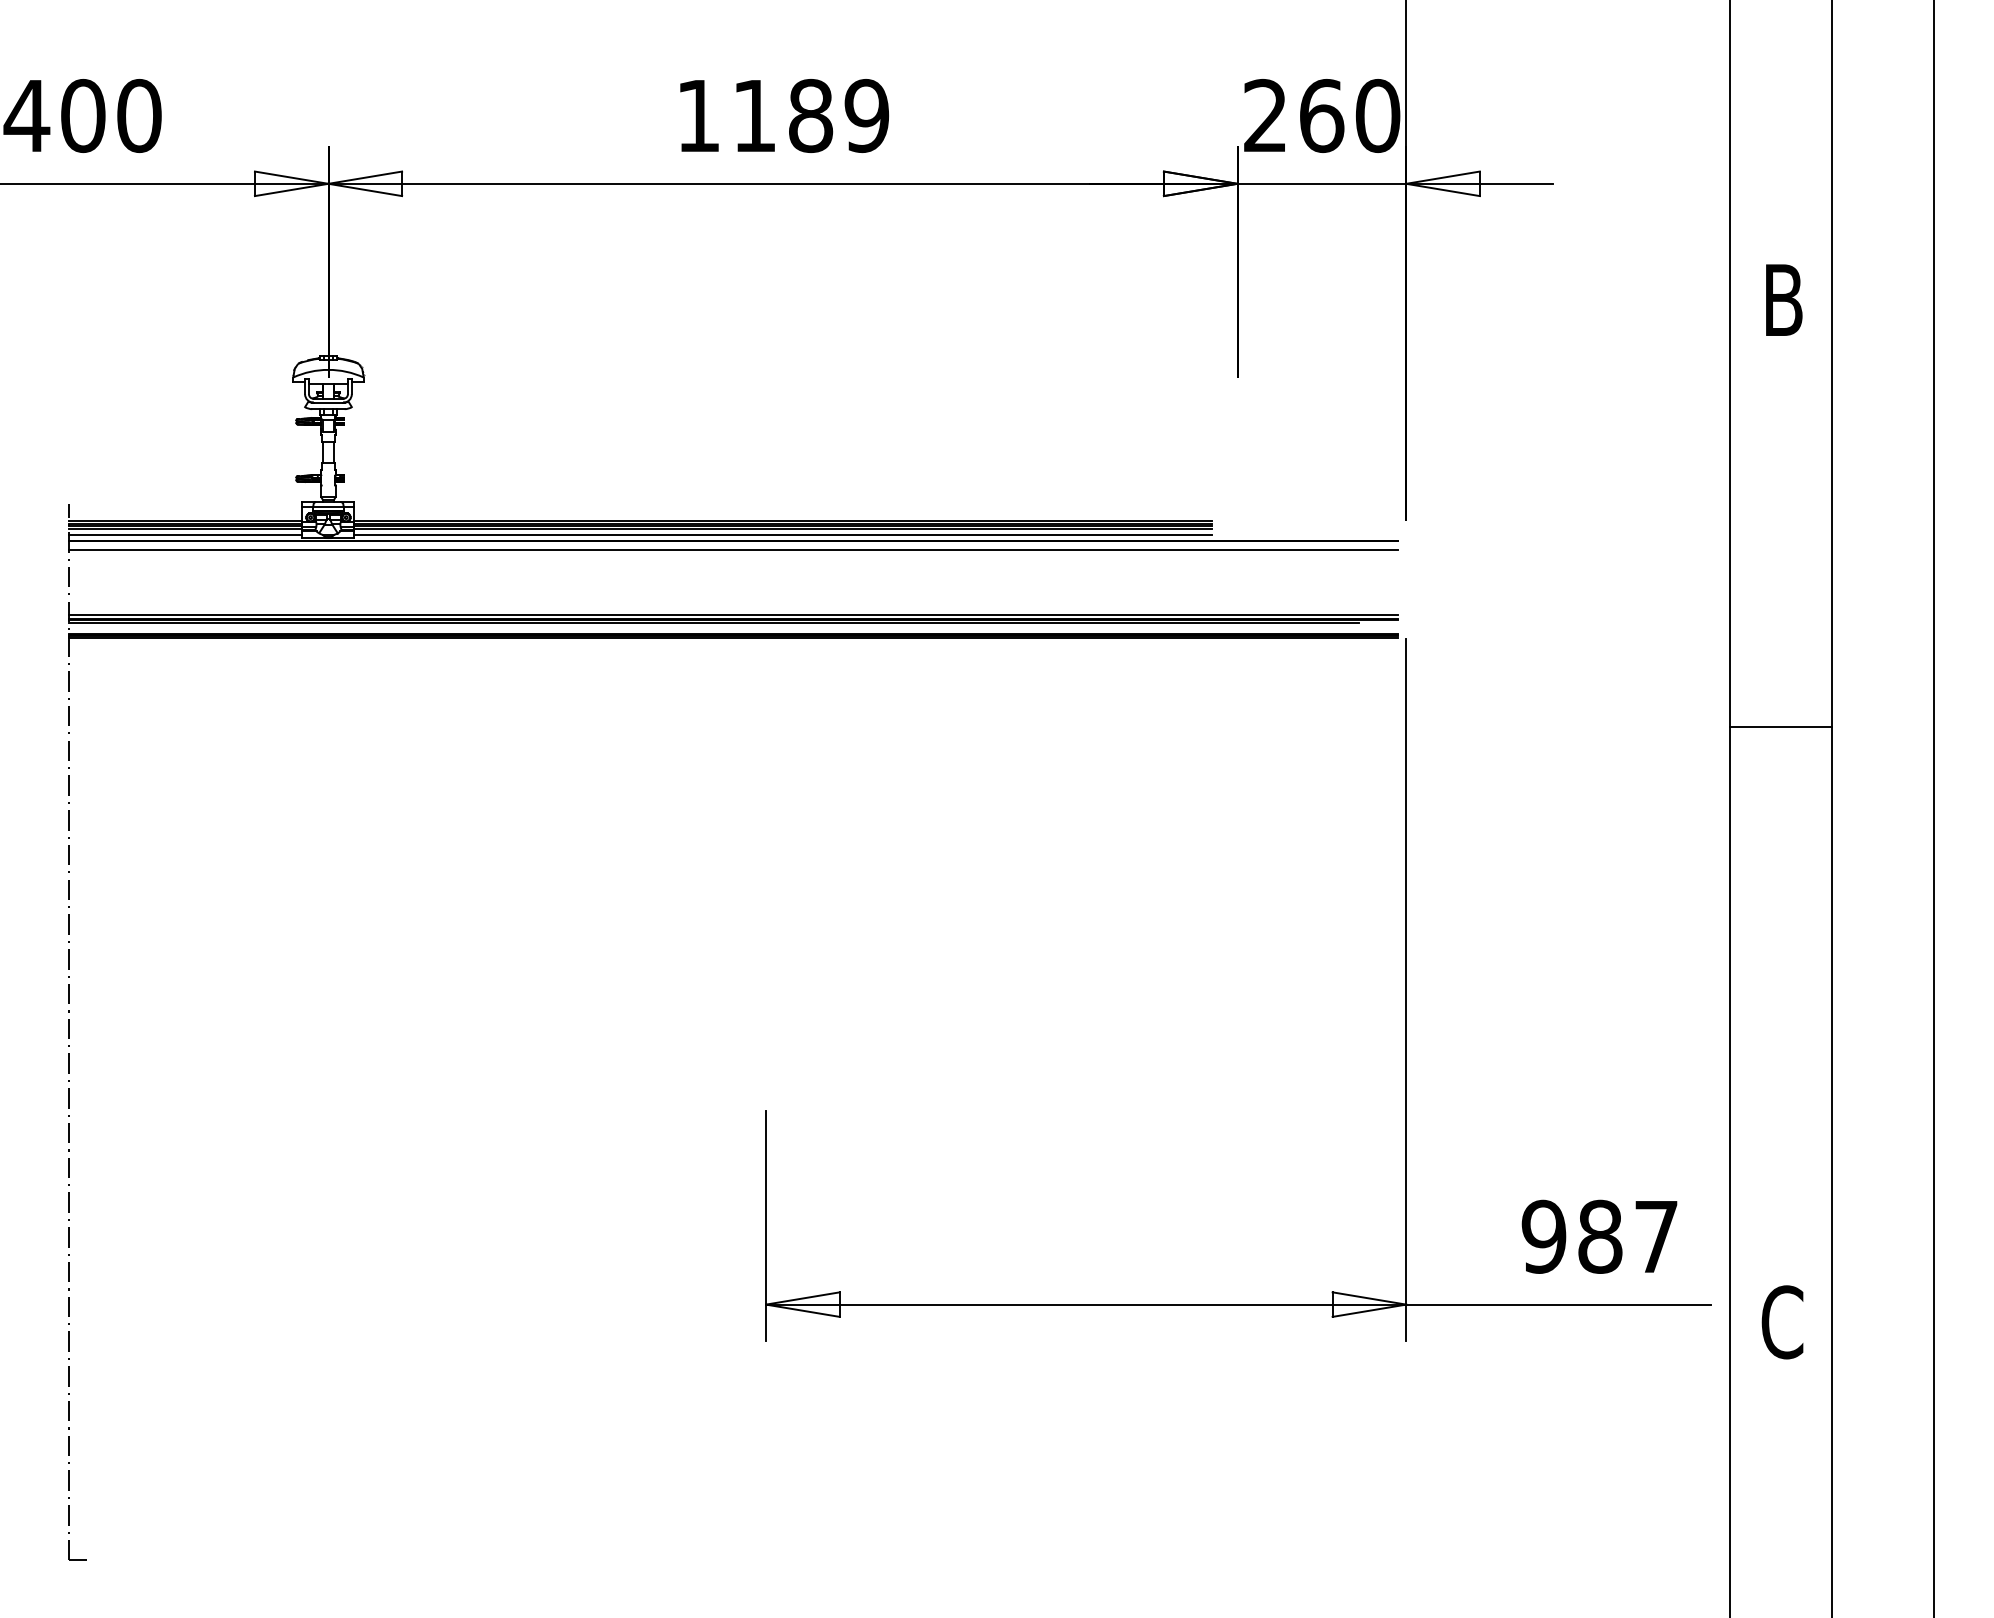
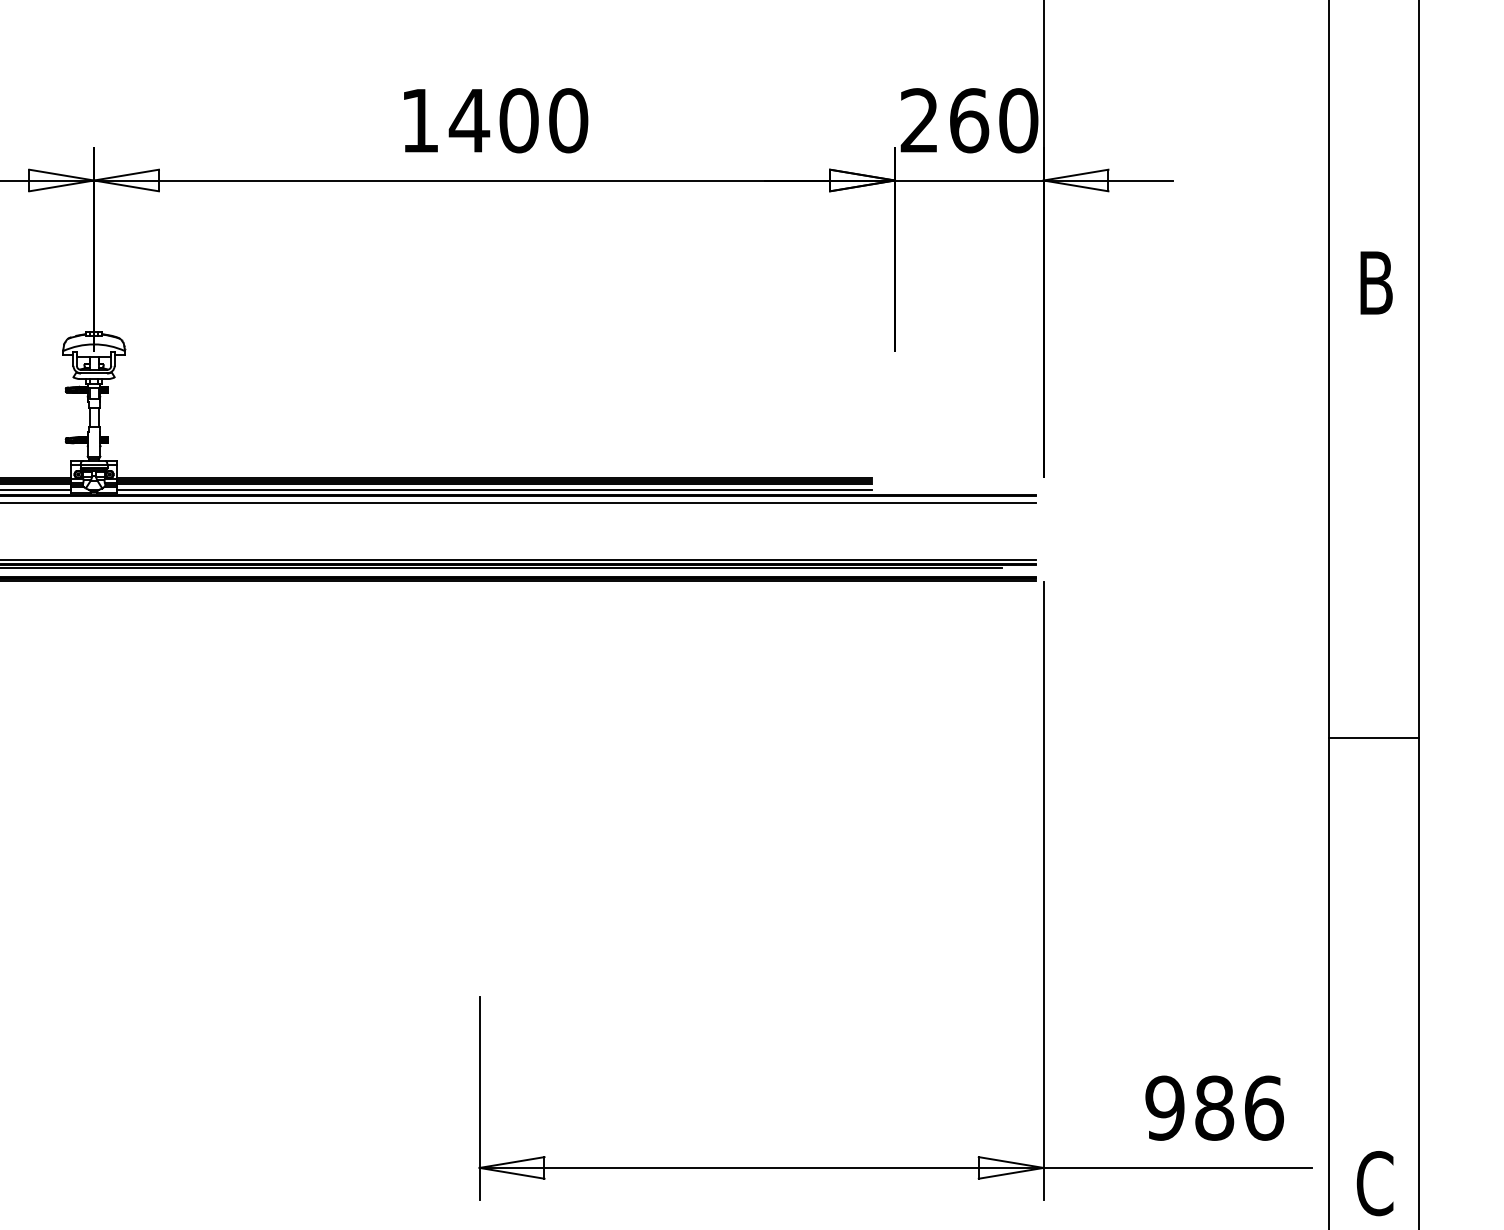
text: (810, 116) -> (518, 121), 1189 -> 1400
line: (1780, 726) -> (1373, 737), moved
text: (1656, 1236) -> (1264, 1107), 987 -> 986

